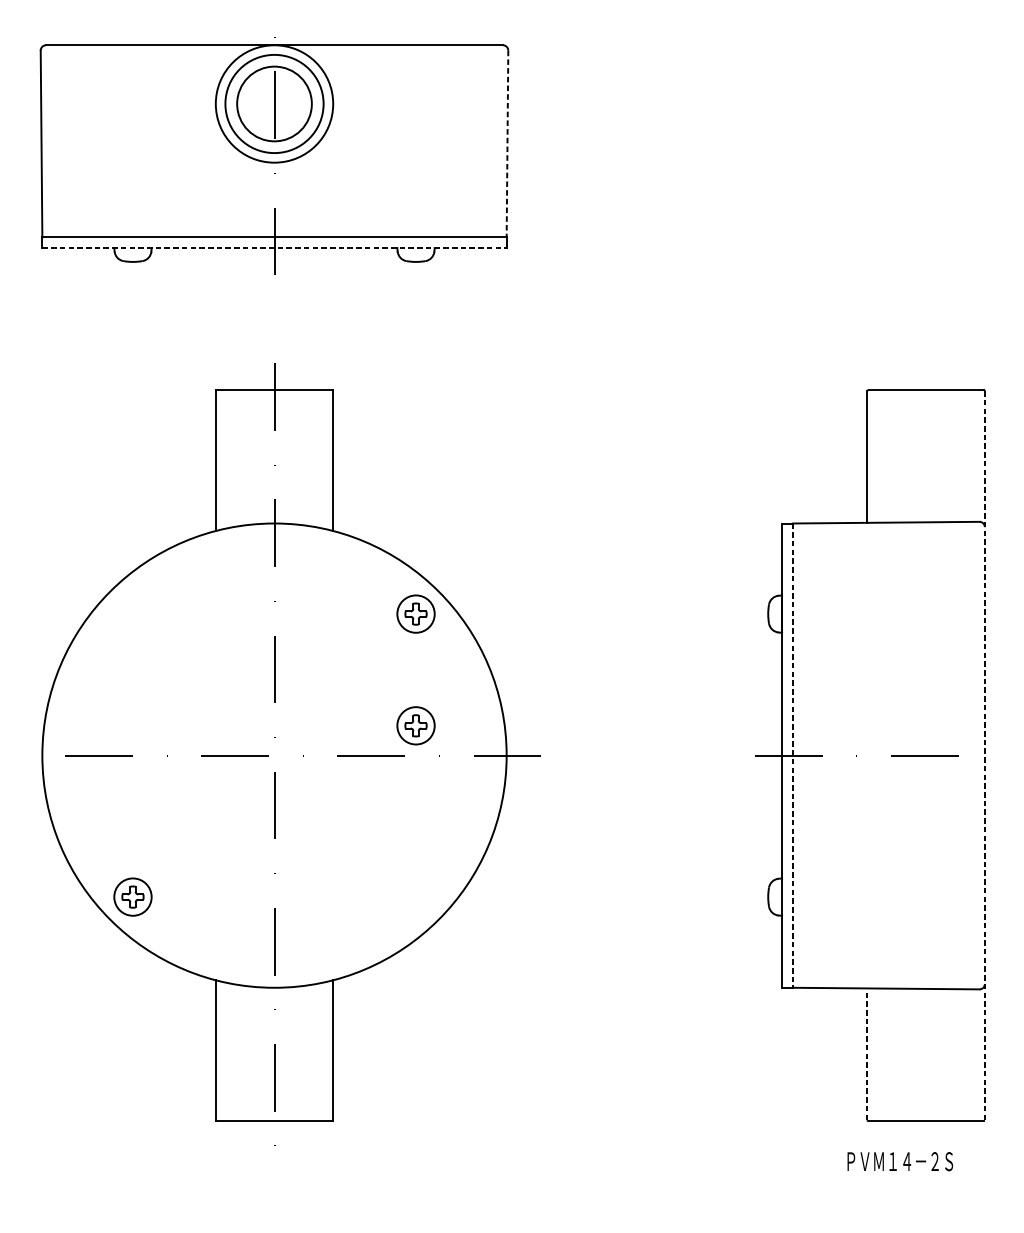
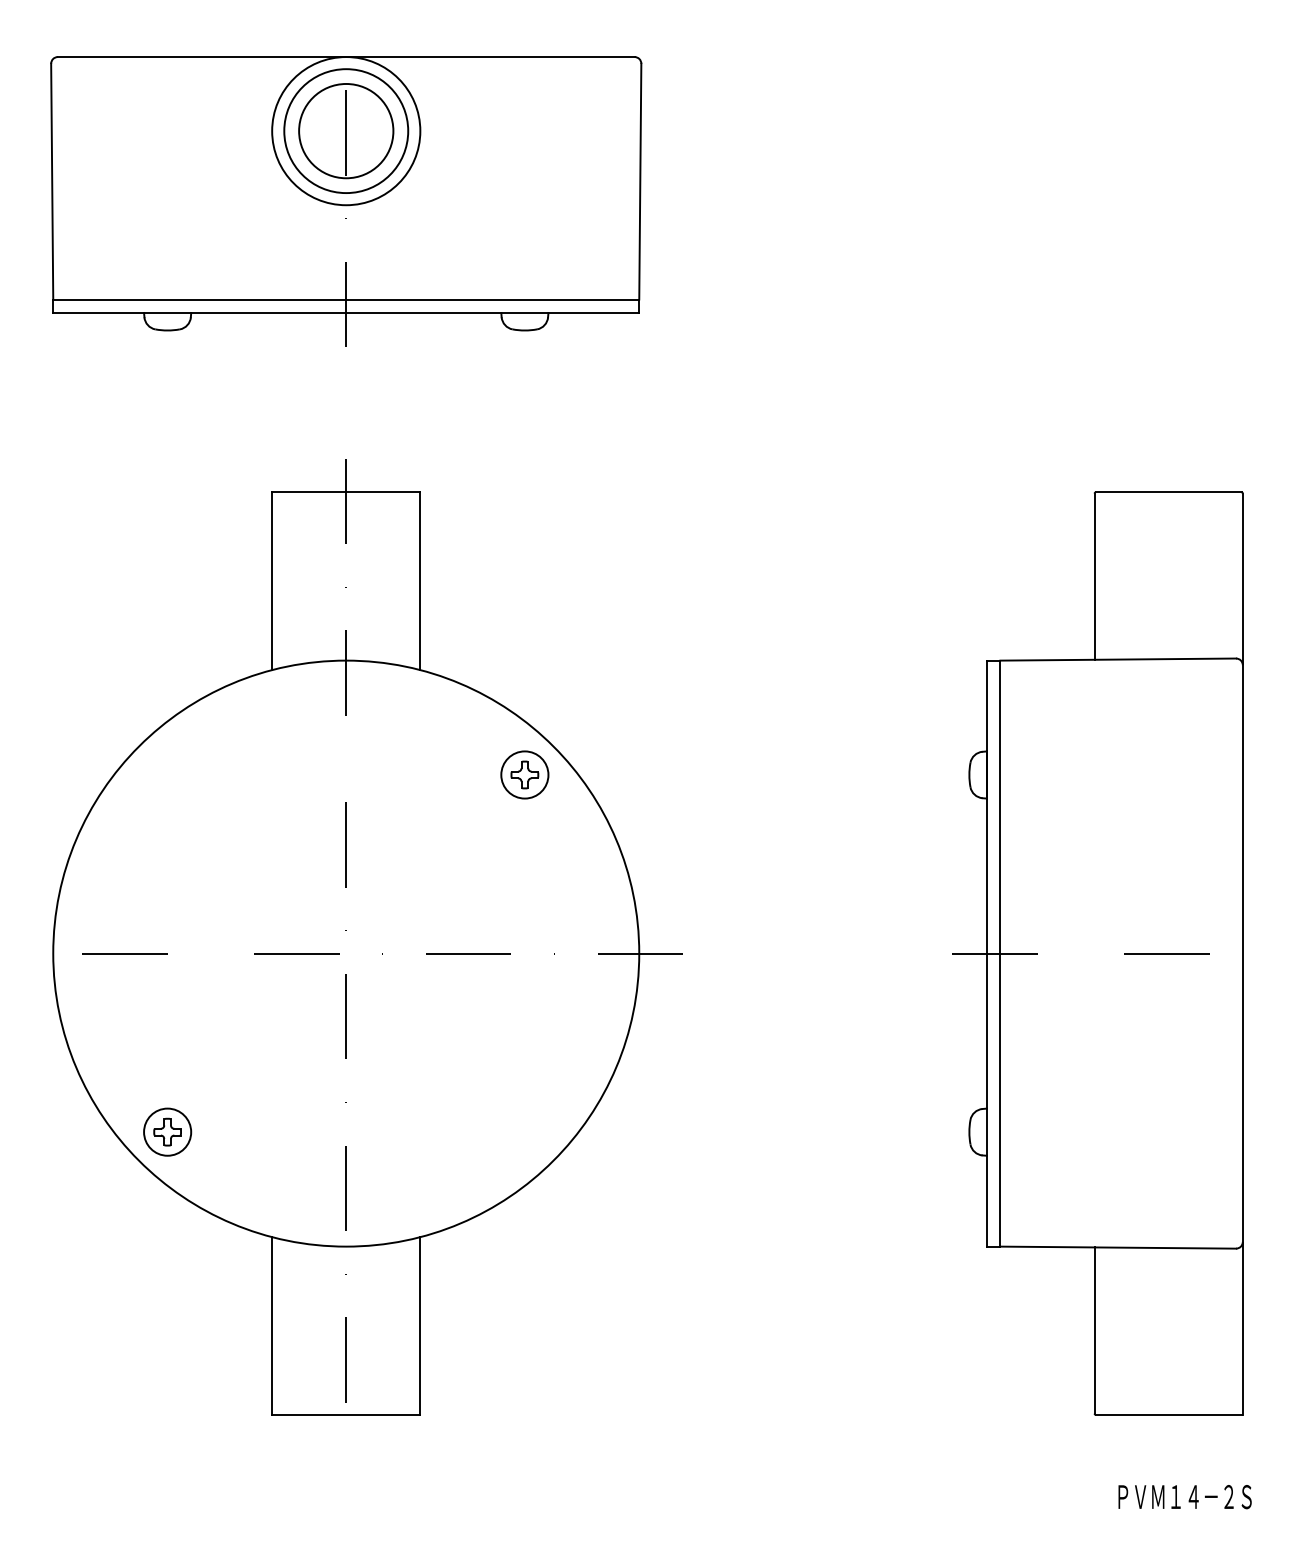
line: (507, 143) -> (640, 181), dashed -> solid
line: (274, 248) -> (346, 313), dashed -> solid
part: (415, 725) -> (524, 915), removed
line: (792, 755) -> (1000, 953), dashed -> solid
line: (984, 756) -> (1242, 954), dashed -> solid
line: (867, 1053) -> (1094, 1329), dashed -> solid
text: (899, 1161) -> (1184, 1497), moved

